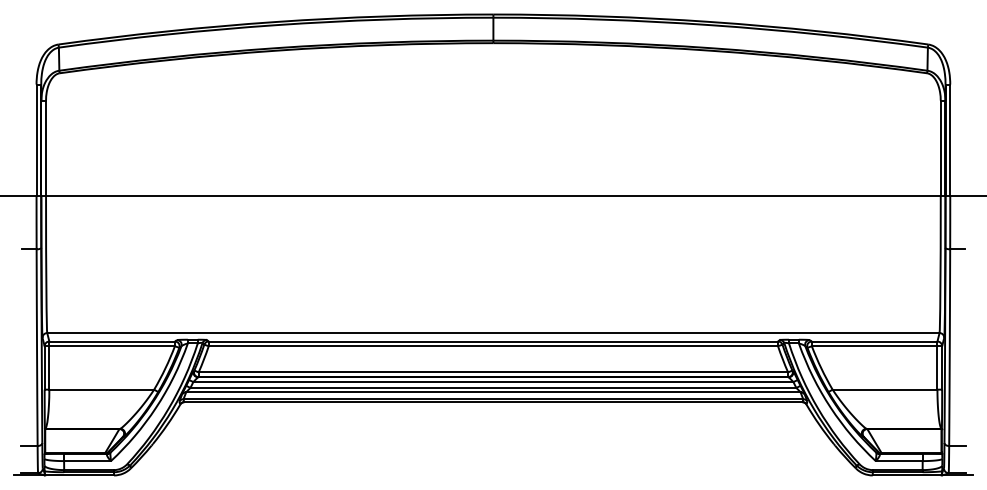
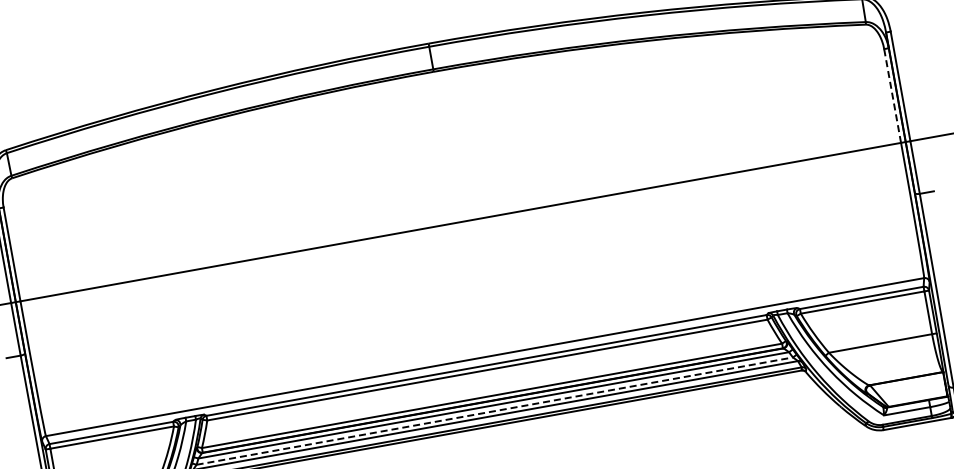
line: (940, 148) -> (892, 96), solid -> dashed
line: (493, 387) -> (494, 410), solid -> dashed

